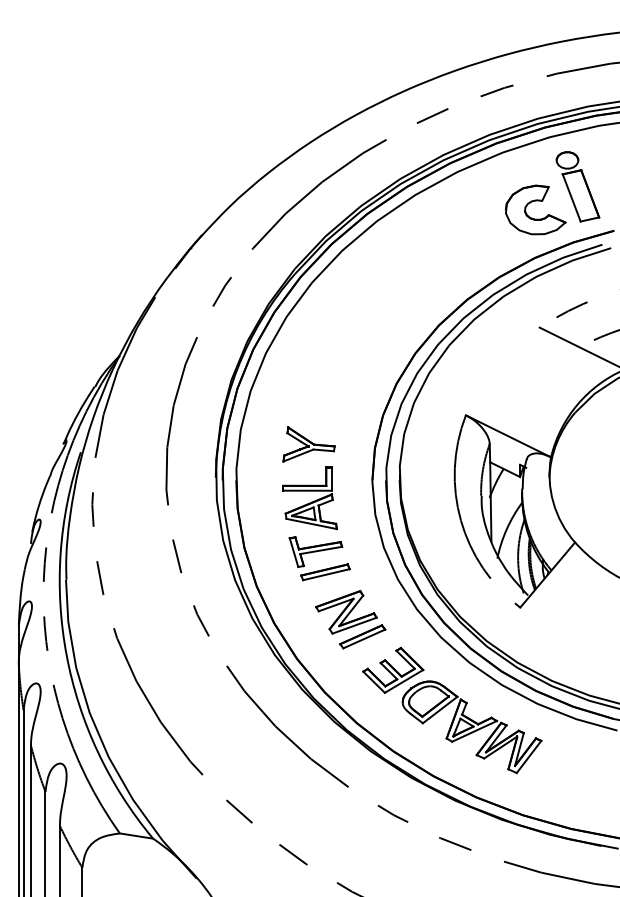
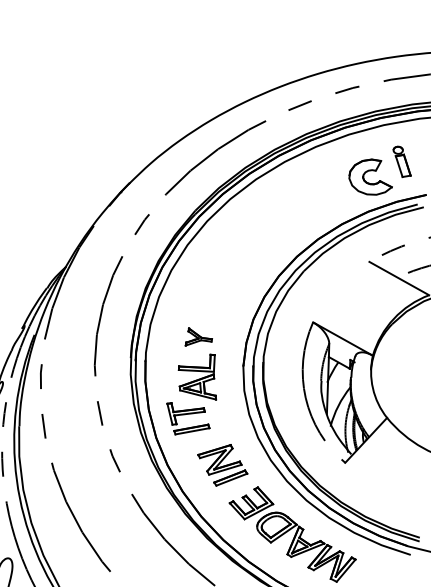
part: (577, 186) -> (401, 161), size x0.6
part: (308, 444) -> (198, 337), size x0.7
part: (316, 552) -> (186, 414), moved

